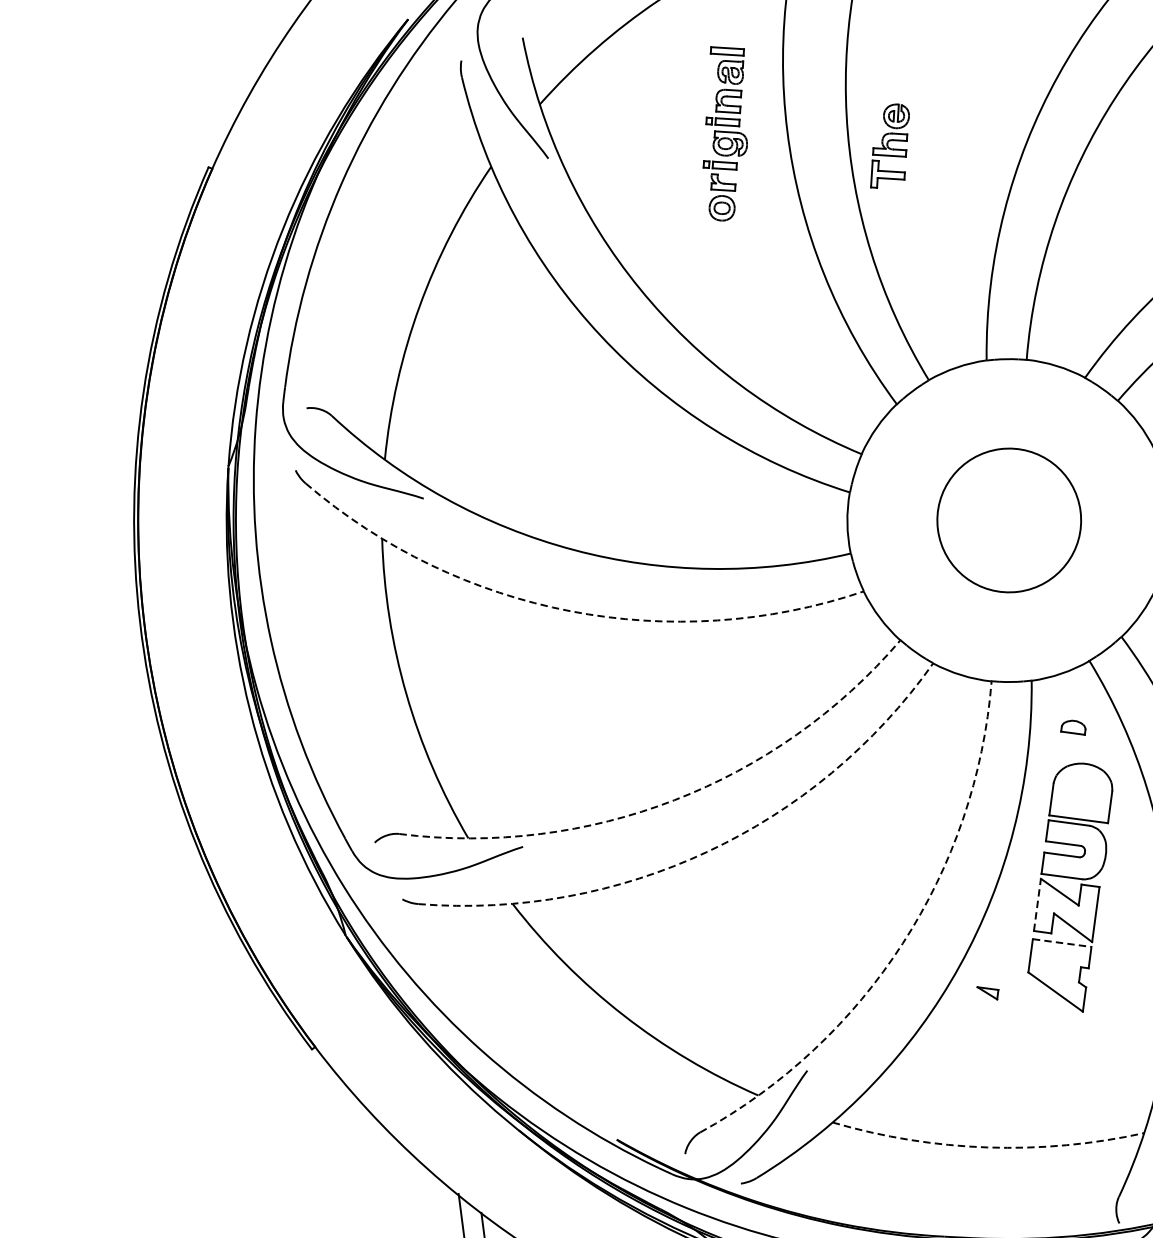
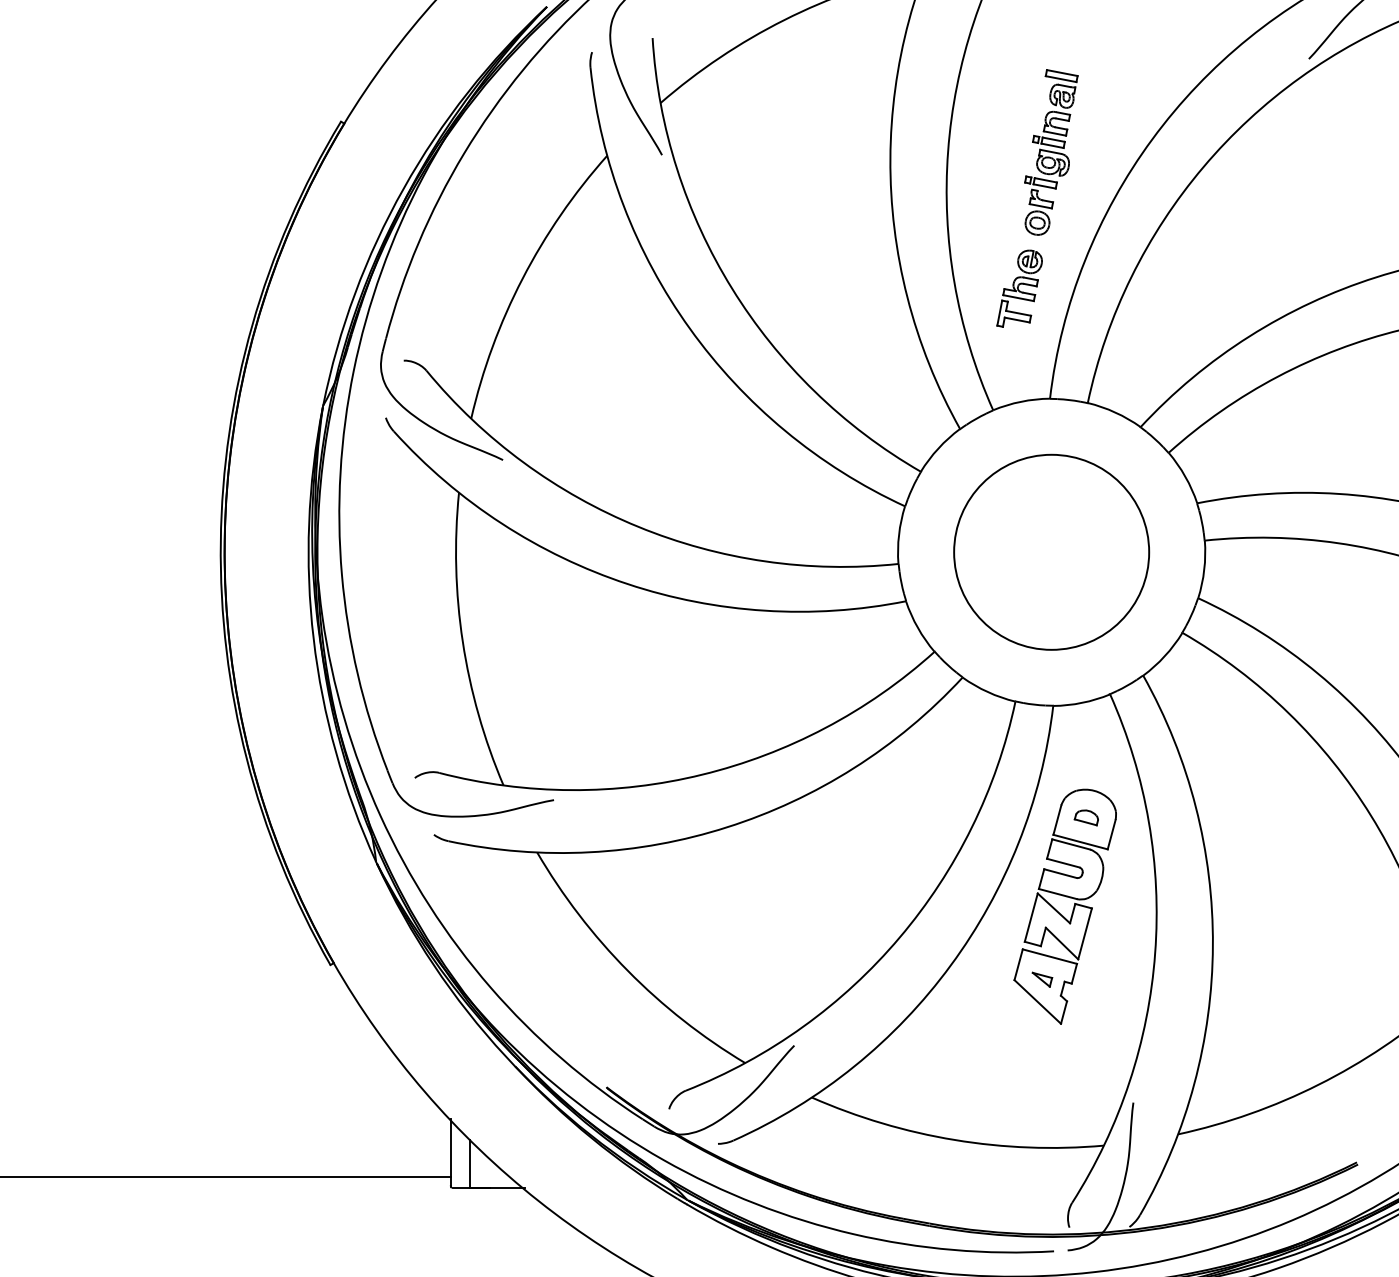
part: (727, 132) -> (1051, 152), moved
part: (889, 145) -> (1019, 288), moved
circle: (1008, 519) -> (1051, 551), size x1.43
arc: (570, 611) -> (627, 584), dashed -> solid
part: (1072, 728) -> (1085, 817), moved
arc: (674, 799) -> (702, 774), dashed -> solid
arc: (707, 851) -> (727, 827), dashed -> solid
line: (1037, 904) -> (1031, 917), dashed -> solid
line: (1062, 942) -> (1050, 956), dashed -> solid
arc: (902, 943) -> (899, 937), dashed -> solid
part: (988, 992) -> (1042, 979), moved
arc: (987, 1148) -> (954, 1140), dashed -> solid

